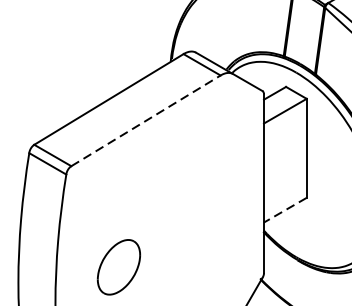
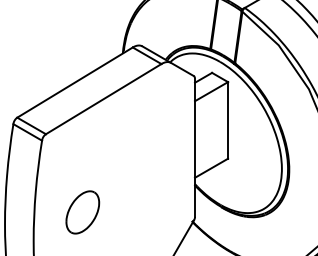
line: (145, 121) -> (103, 99), dashed -> solid
line: (285, 210) -> (211, 168), dashed -> solid

